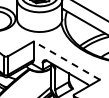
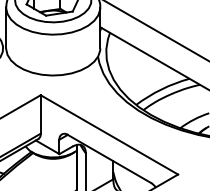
line: (66, 60) -> (108, 134), dashed -> solid

